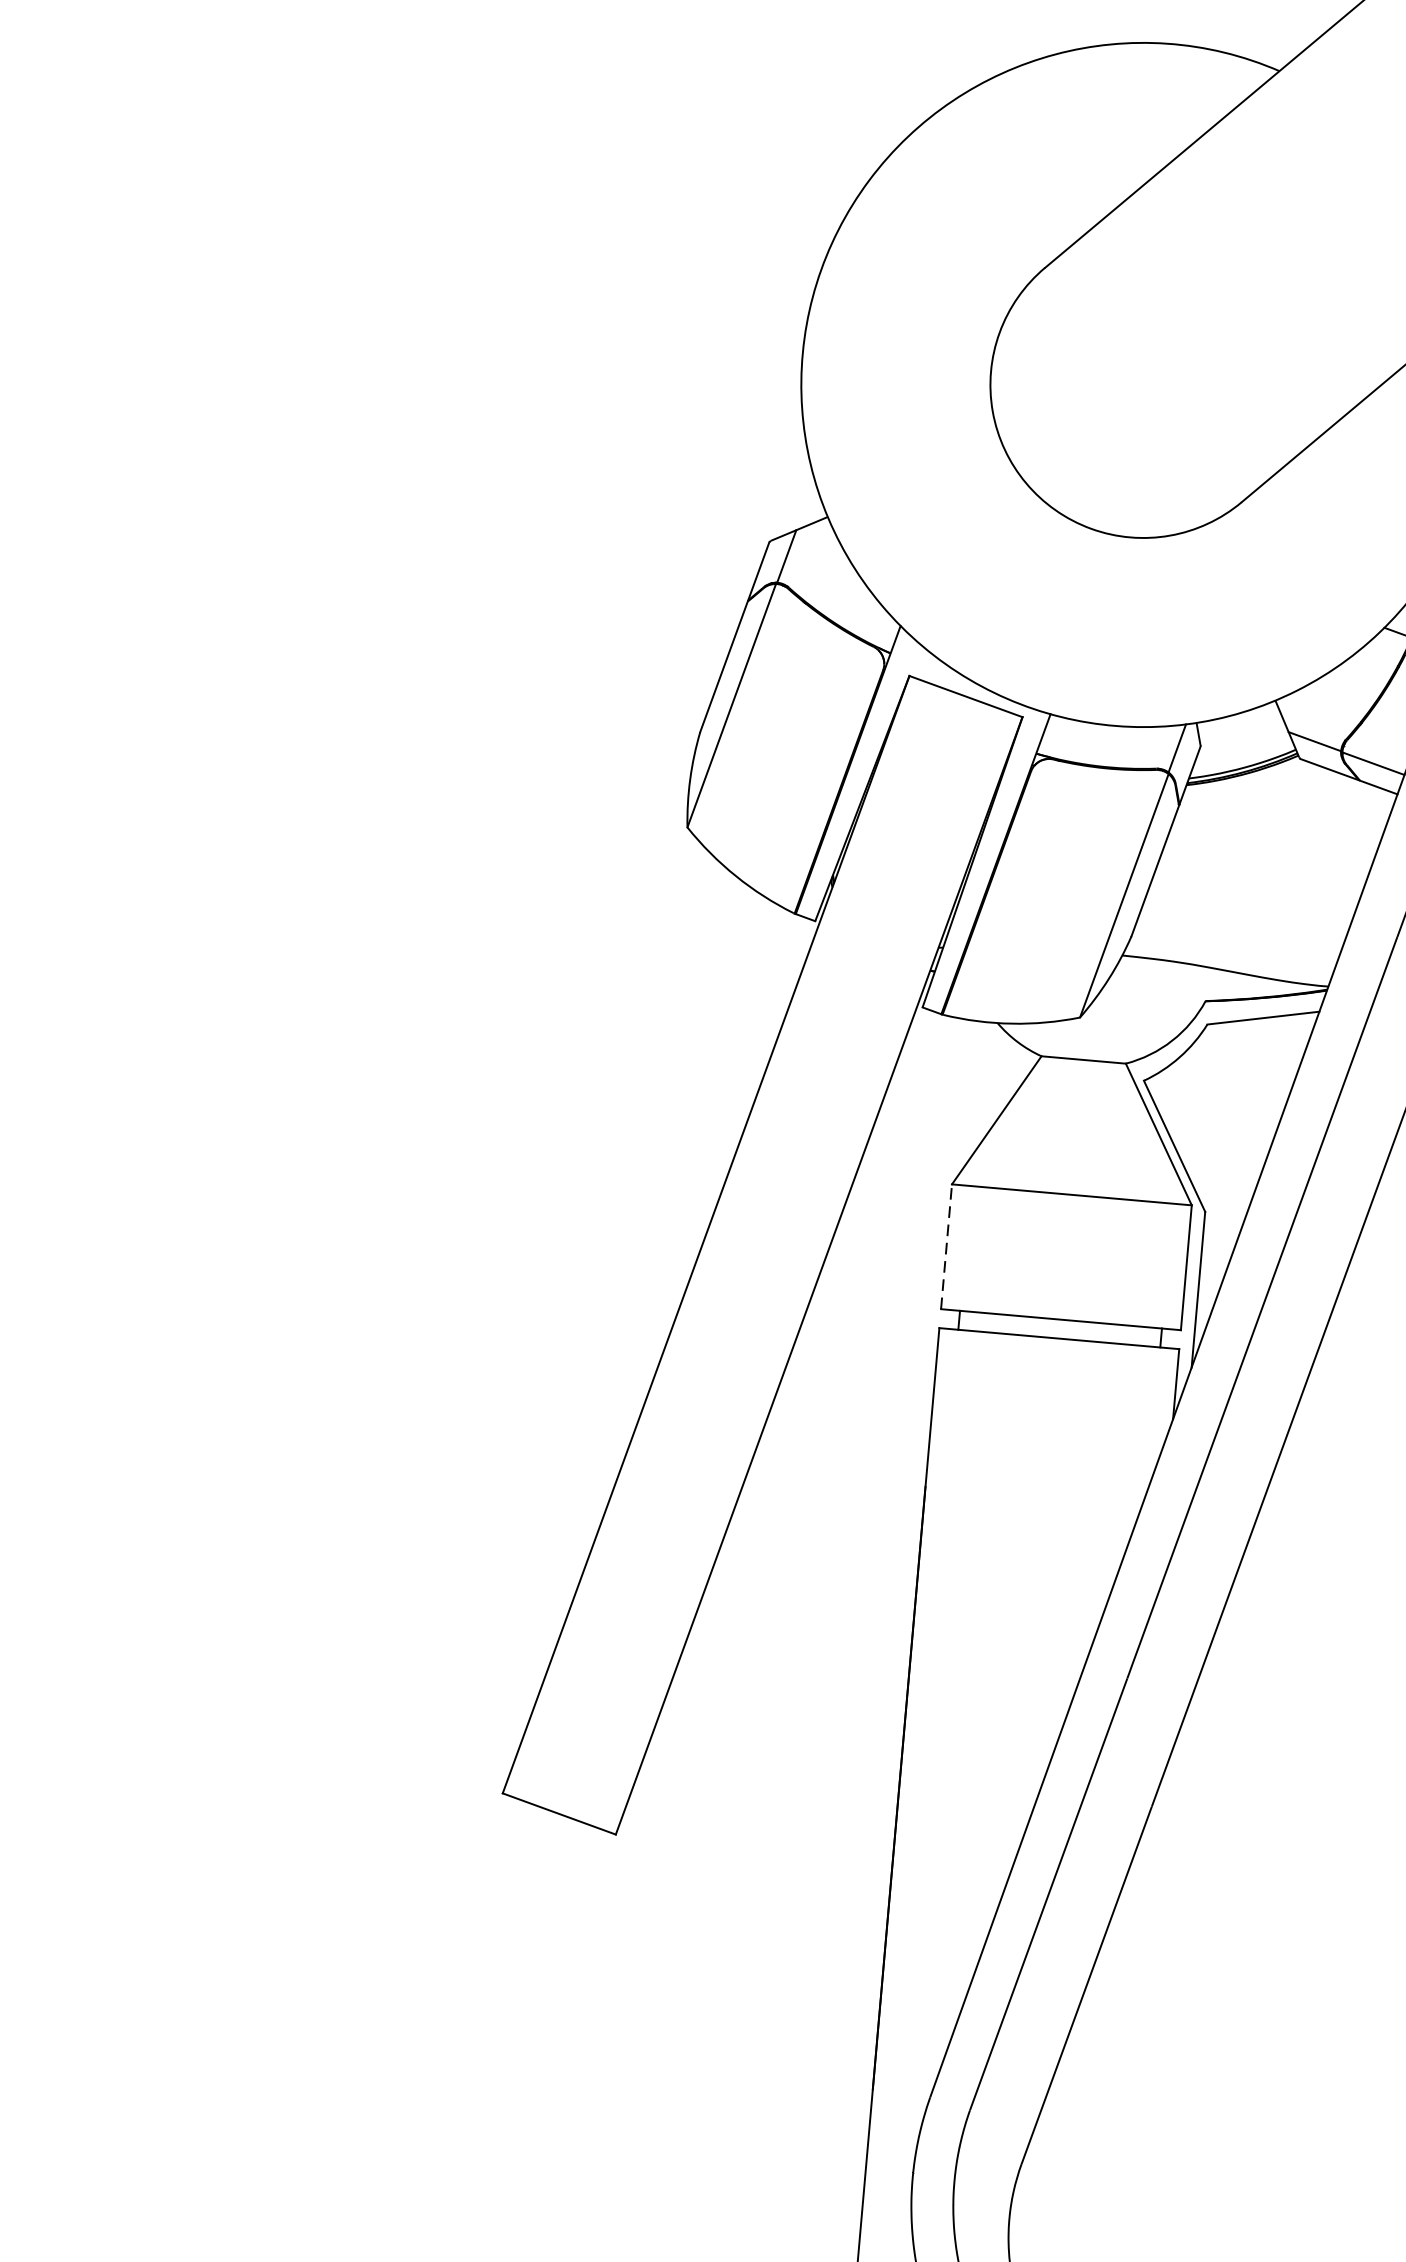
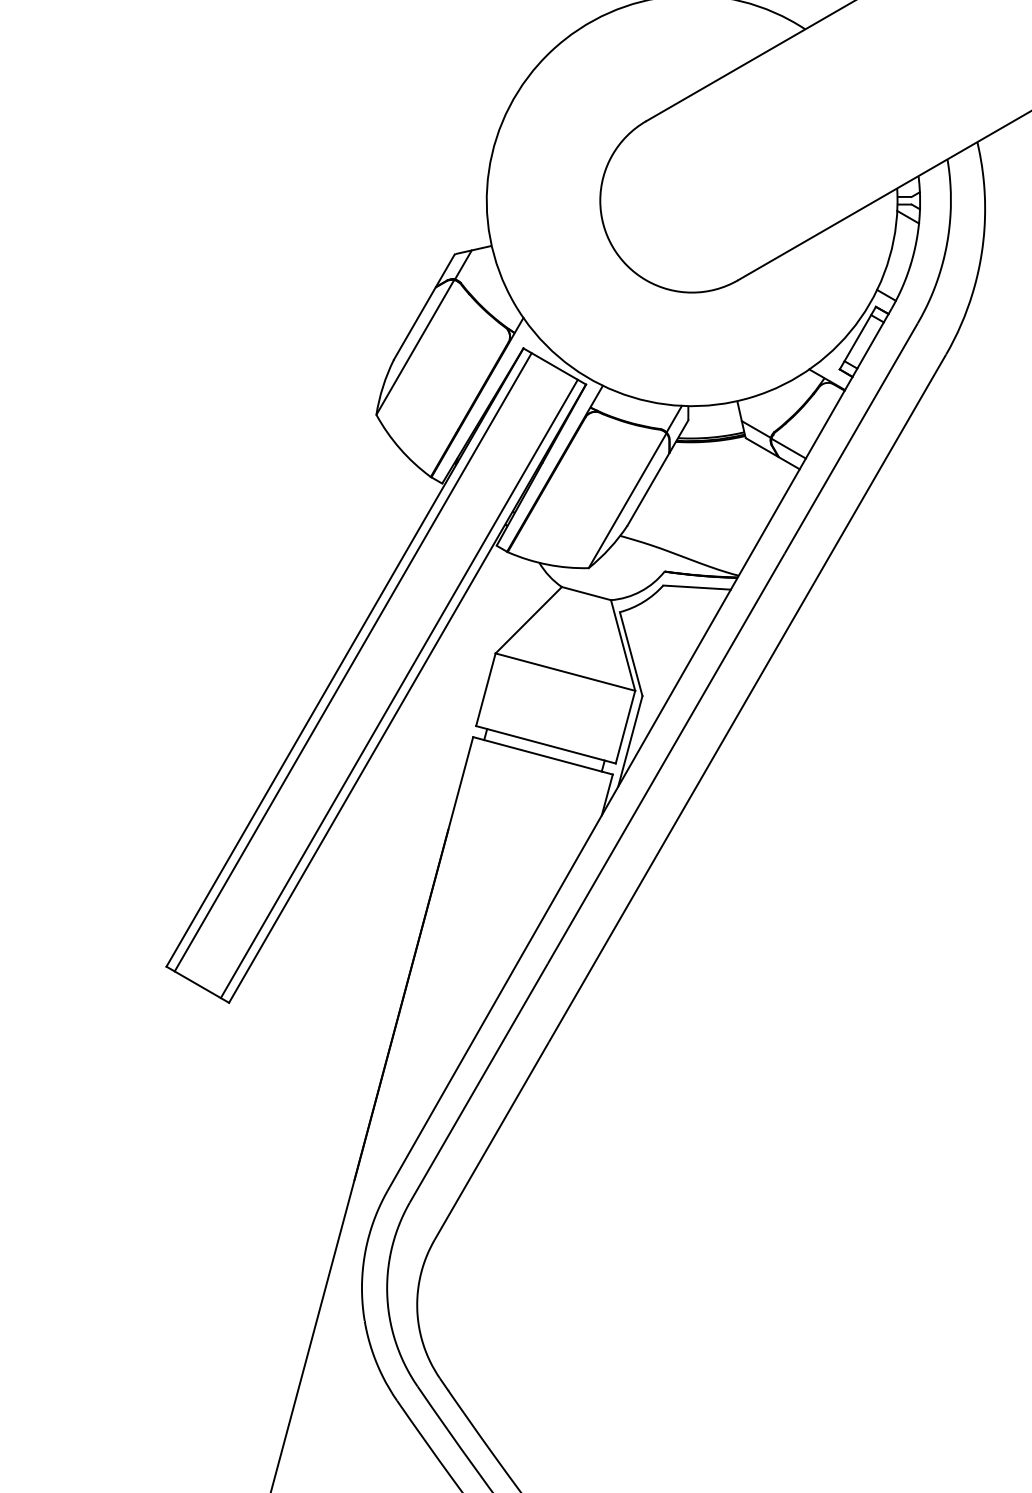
line: (719, 1240) -> (352, 662), added
line: (945, 1246) -> (485, 689), dashed -> solid
line: (802, 1269) -> (398, 688), added

